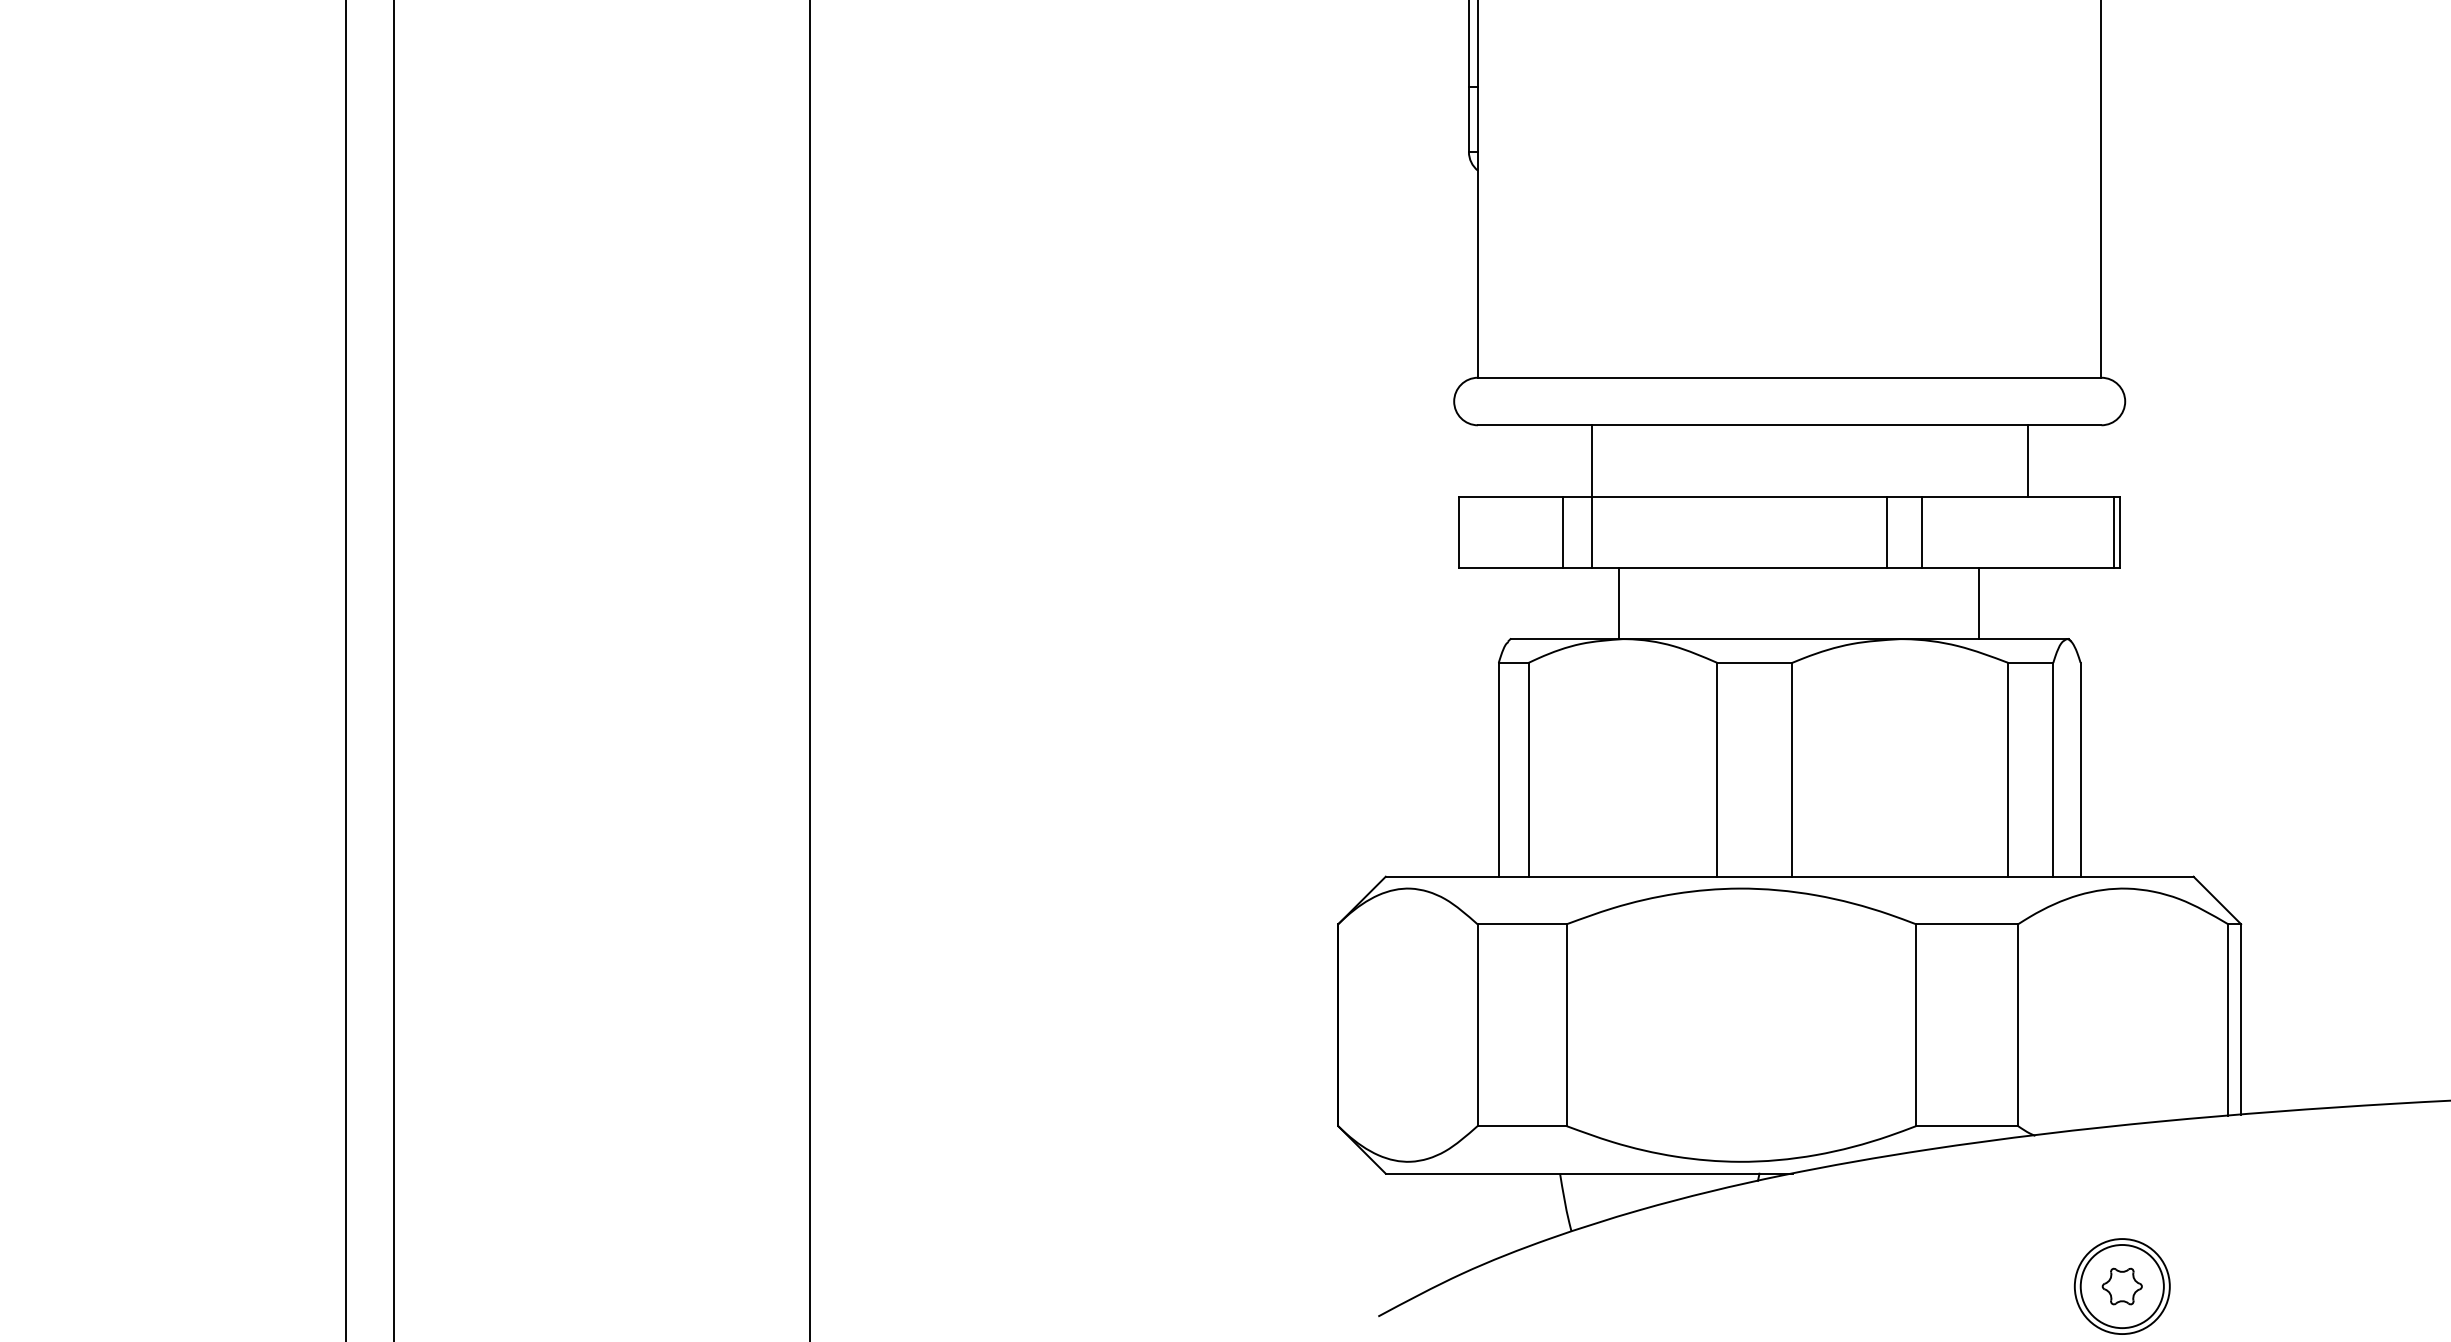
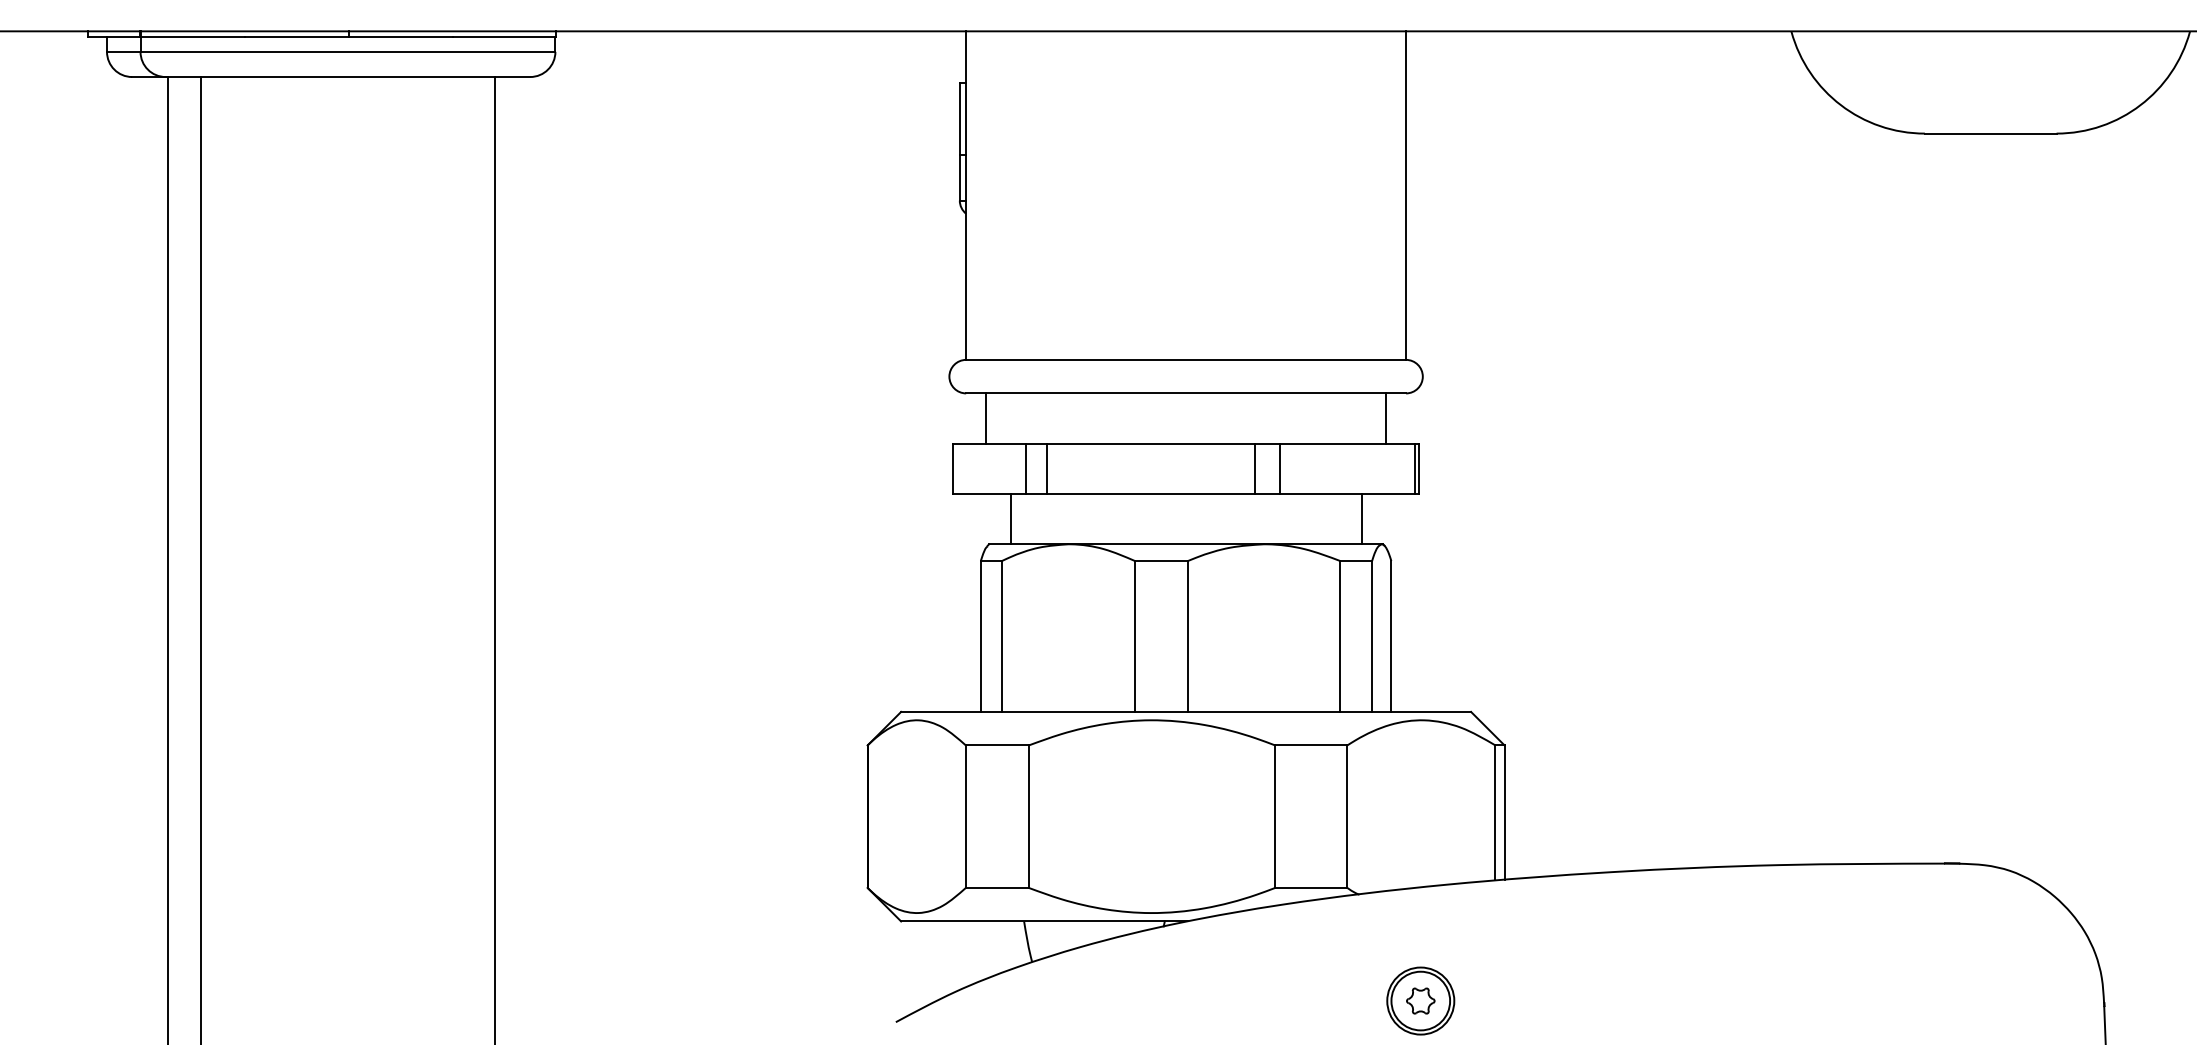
line: (1591, 460) -> (985, 418), moved
line: (2028, 460) -> (1386, 418), moved
line: (1618, 603) -> (1010, 519), moved
line: (1978, 603) -> (1361, 519), moved

